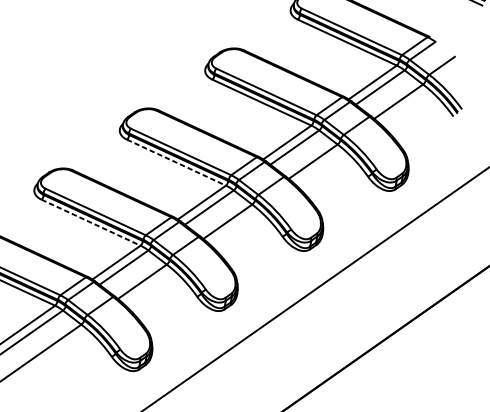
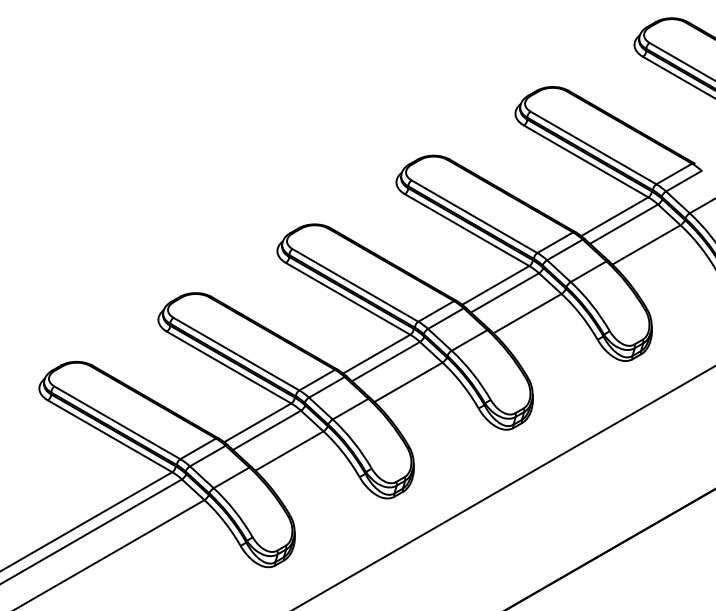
line: (176, 162) -> (348, 298), dashed -> solid
line: (91, 222) -> (229, 367), dashed -> solid

